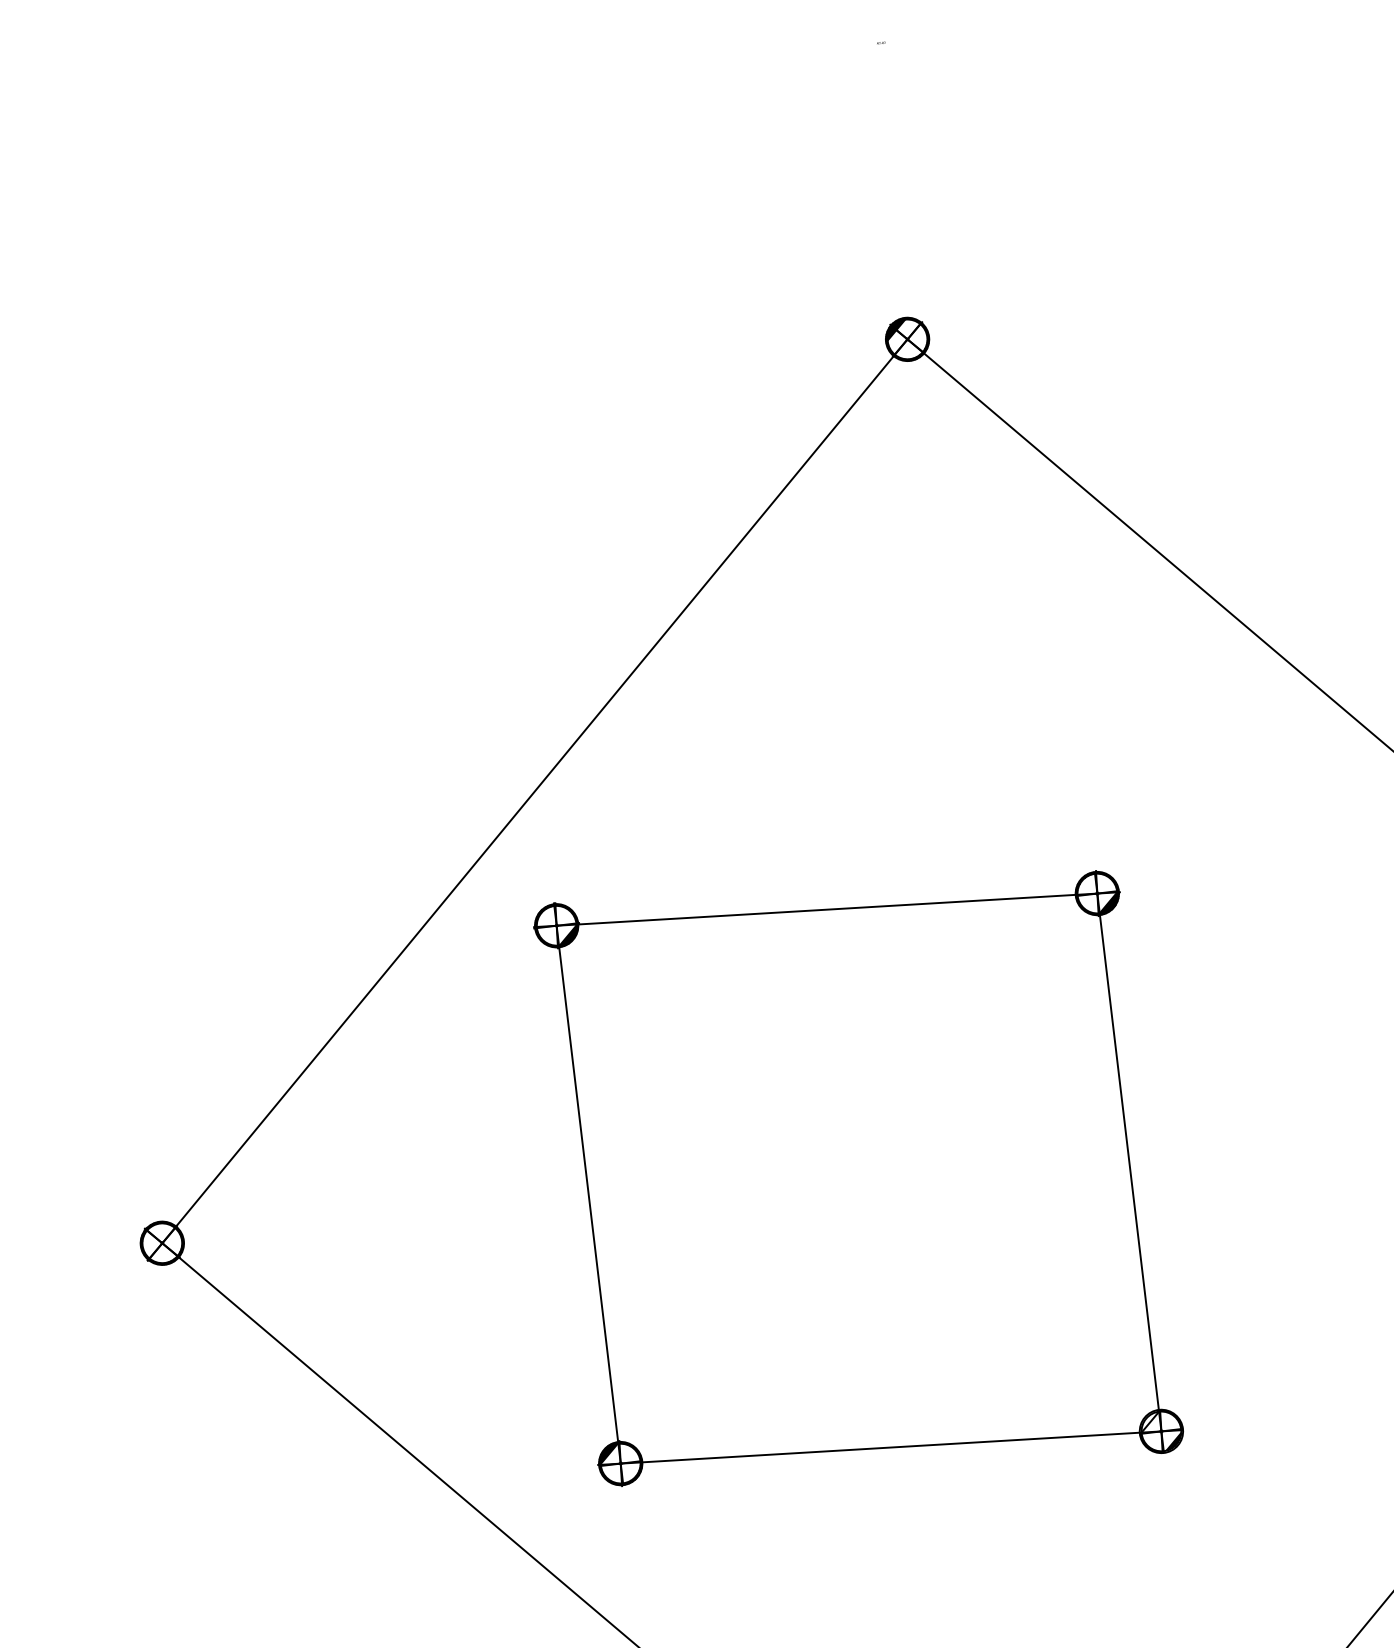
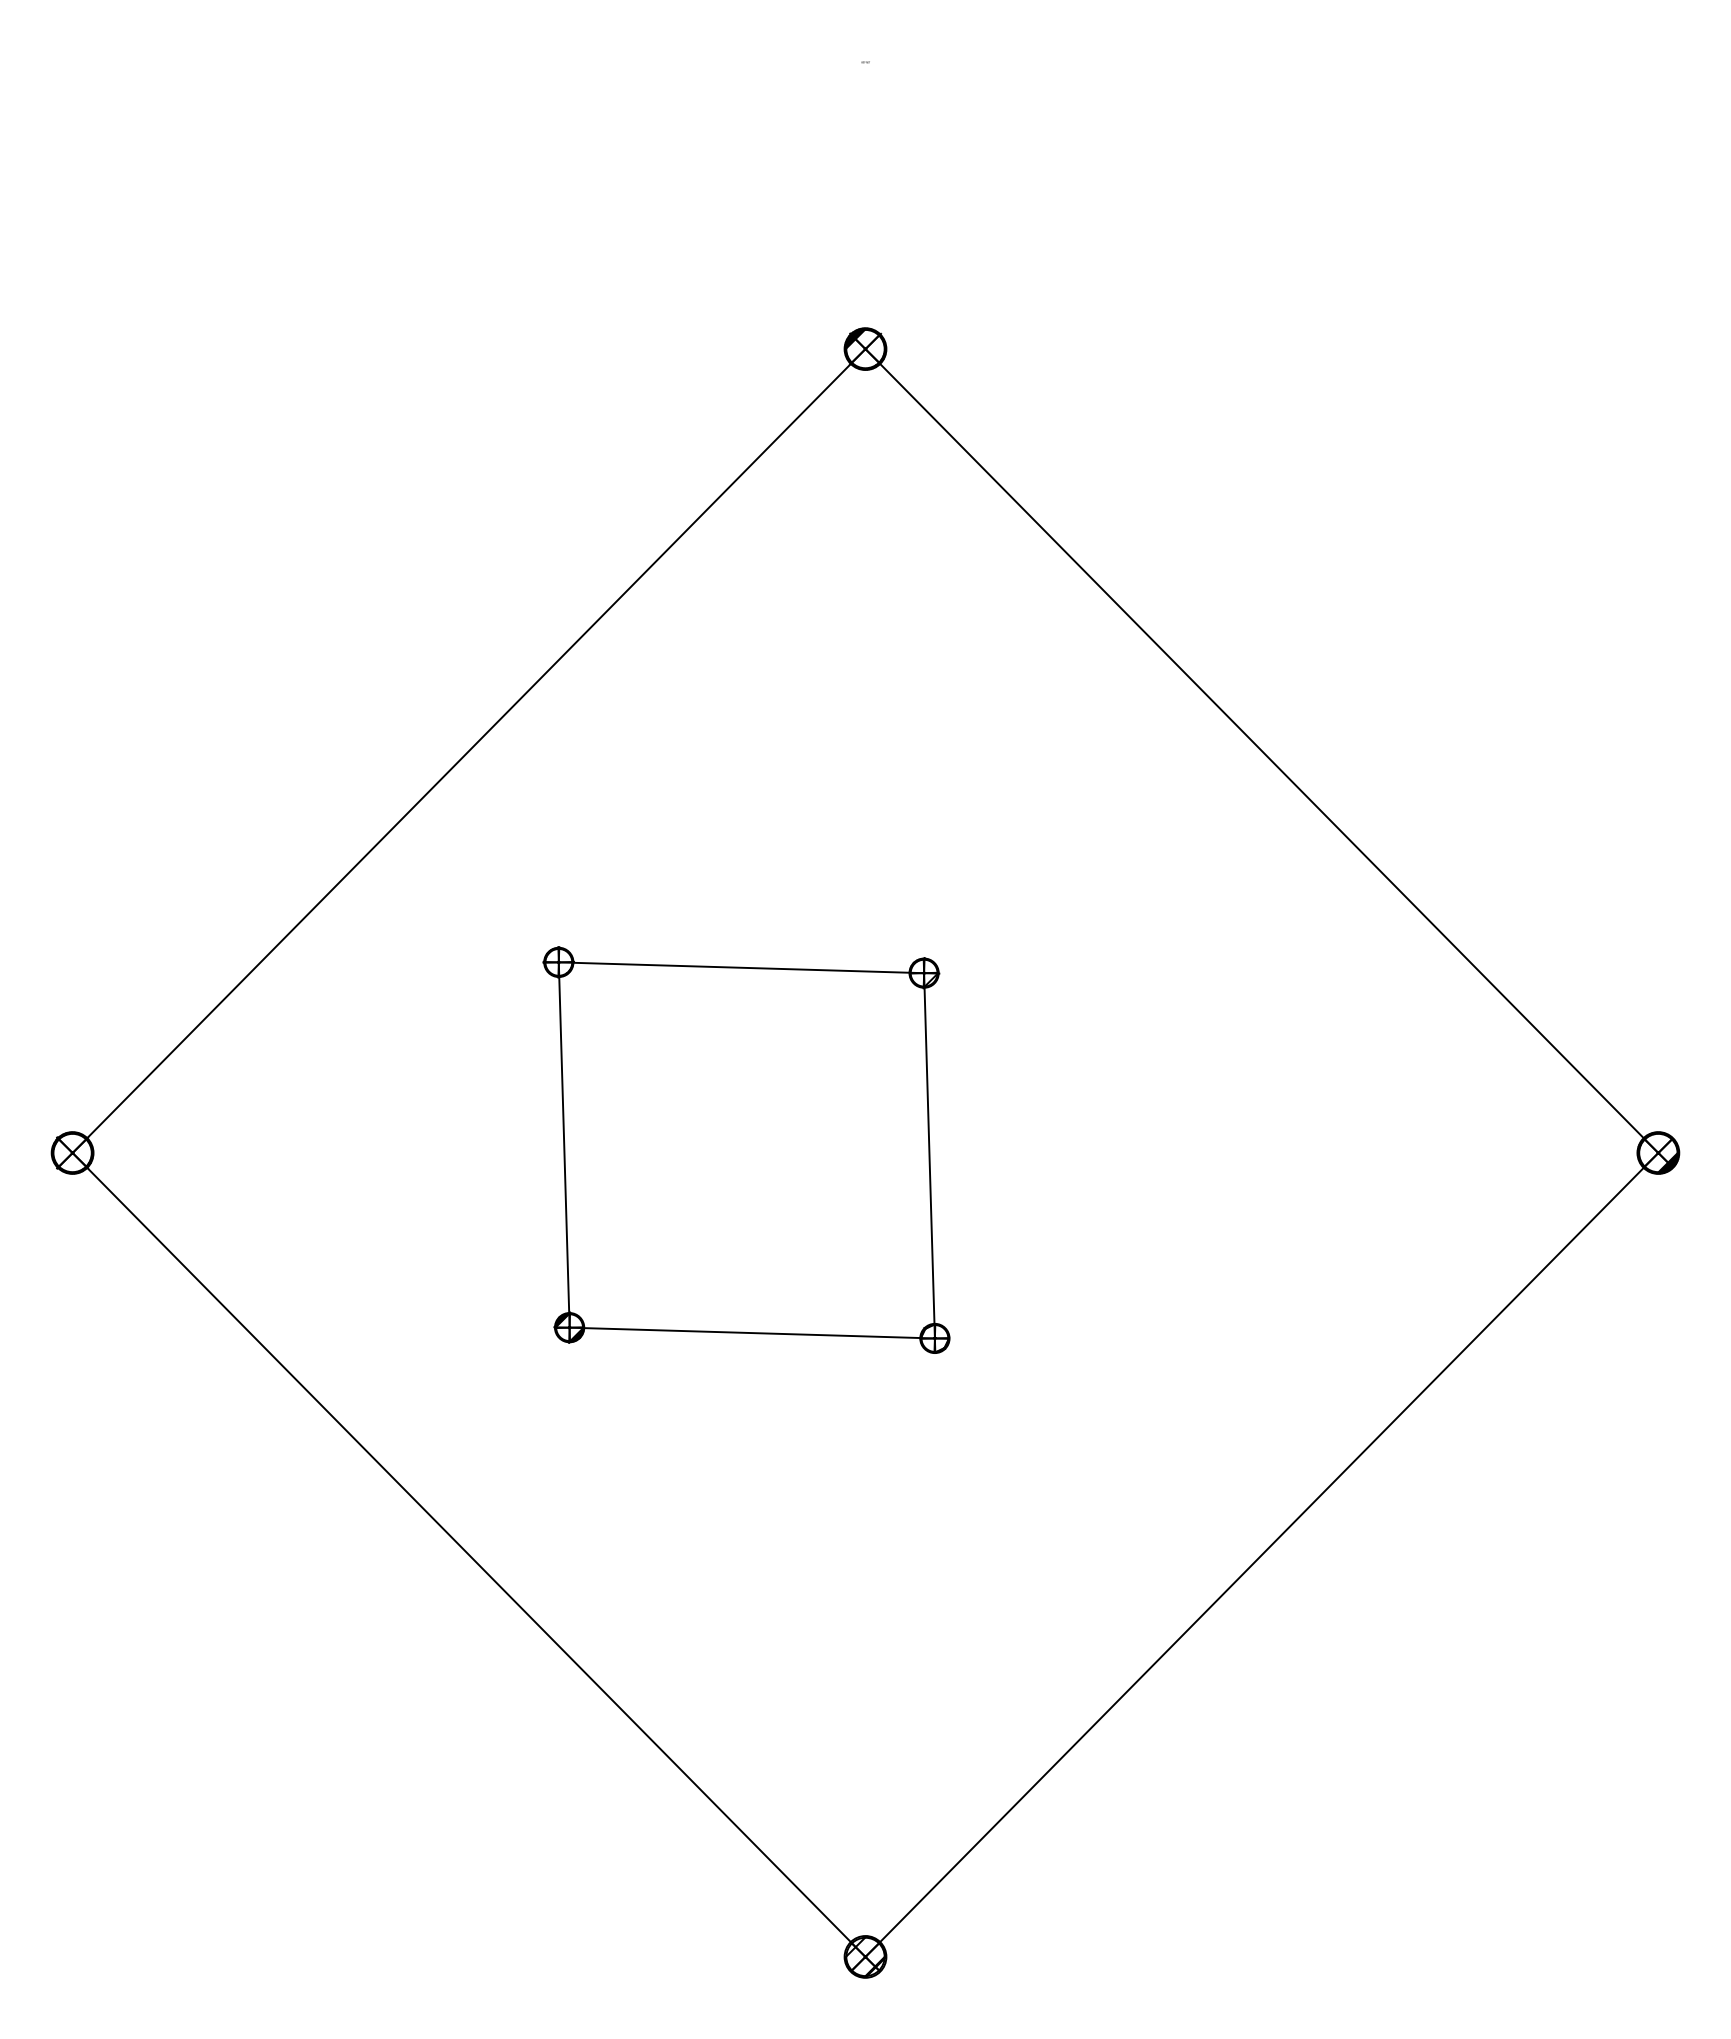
part: (858, 1177) -> (746, 1149), size x0.7

